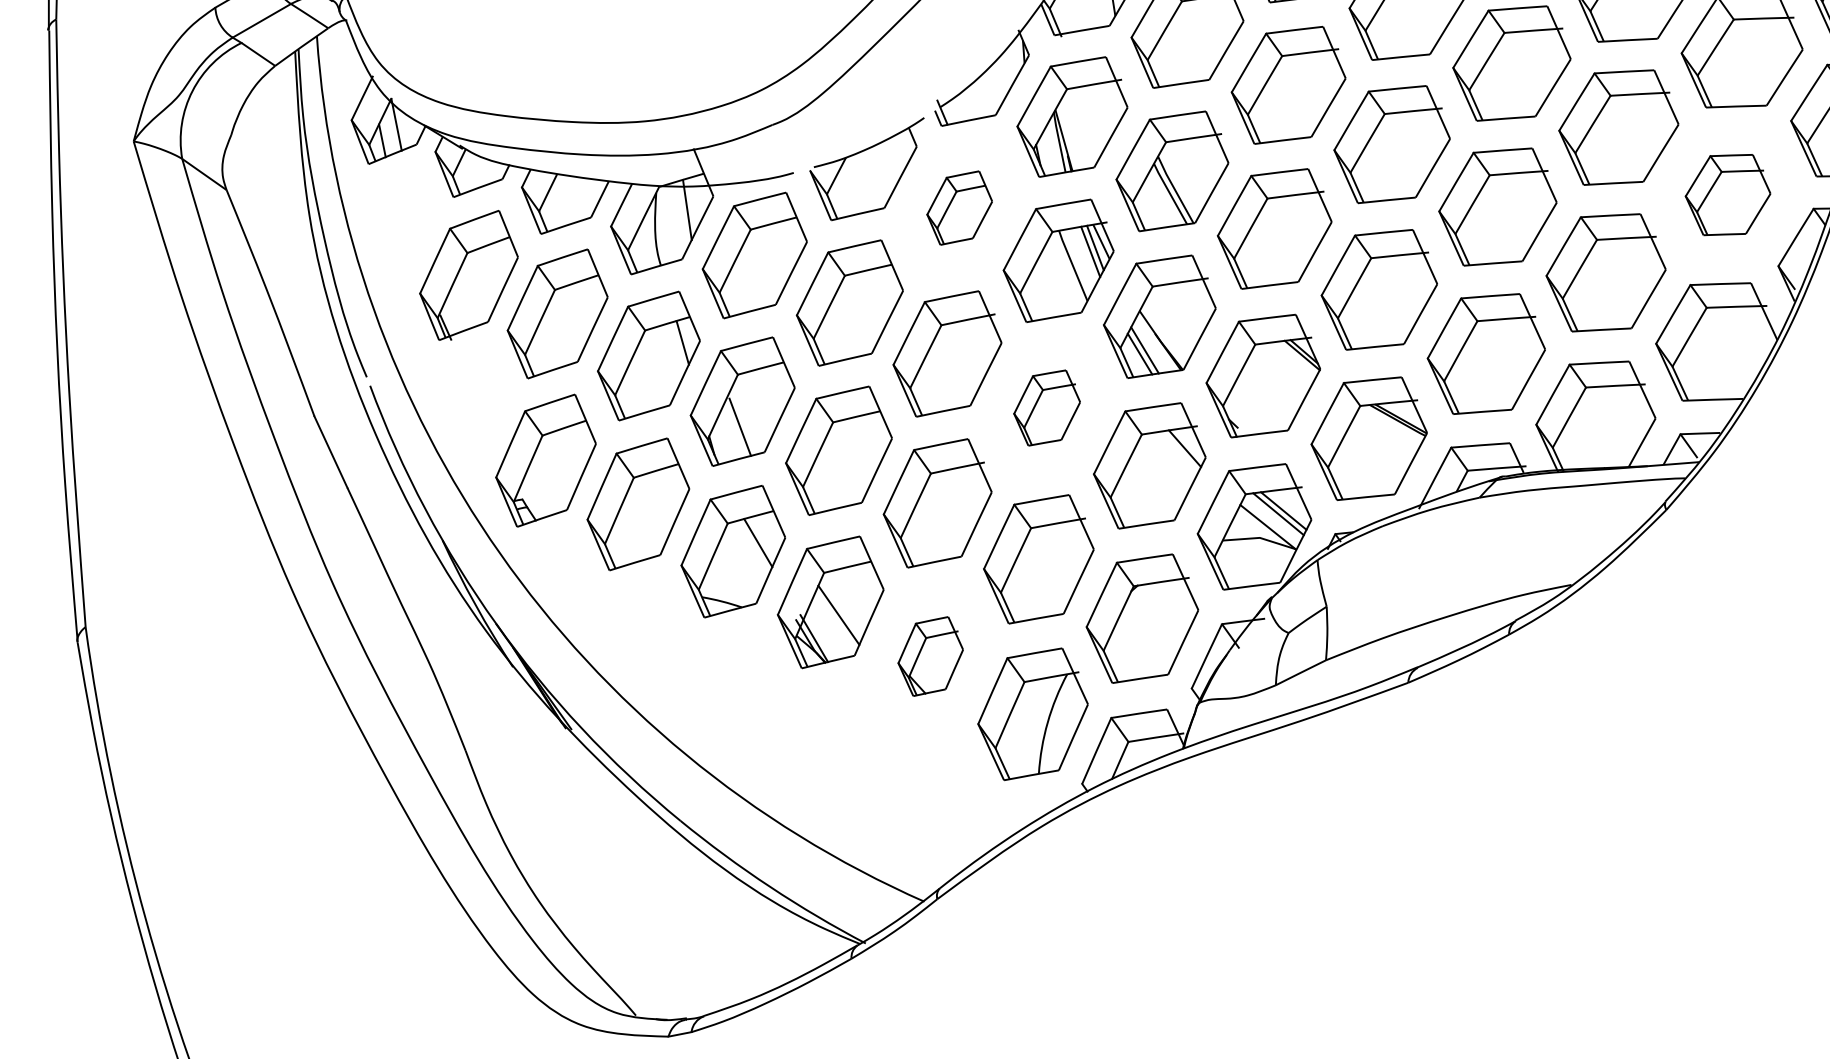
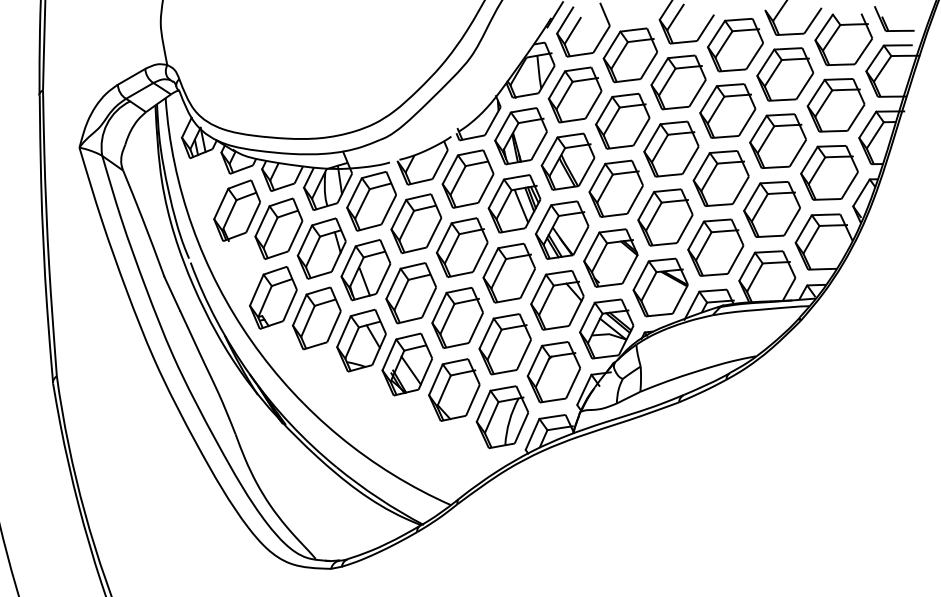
part: (1727, 194) -> (829, 172), size x1.43
part: (958, 206) -> (467, 178), size x1.67
part: (1045, 406) -> (508, 272), size x1.67
part: (930, 655) -> (454, 389), size x1.67

